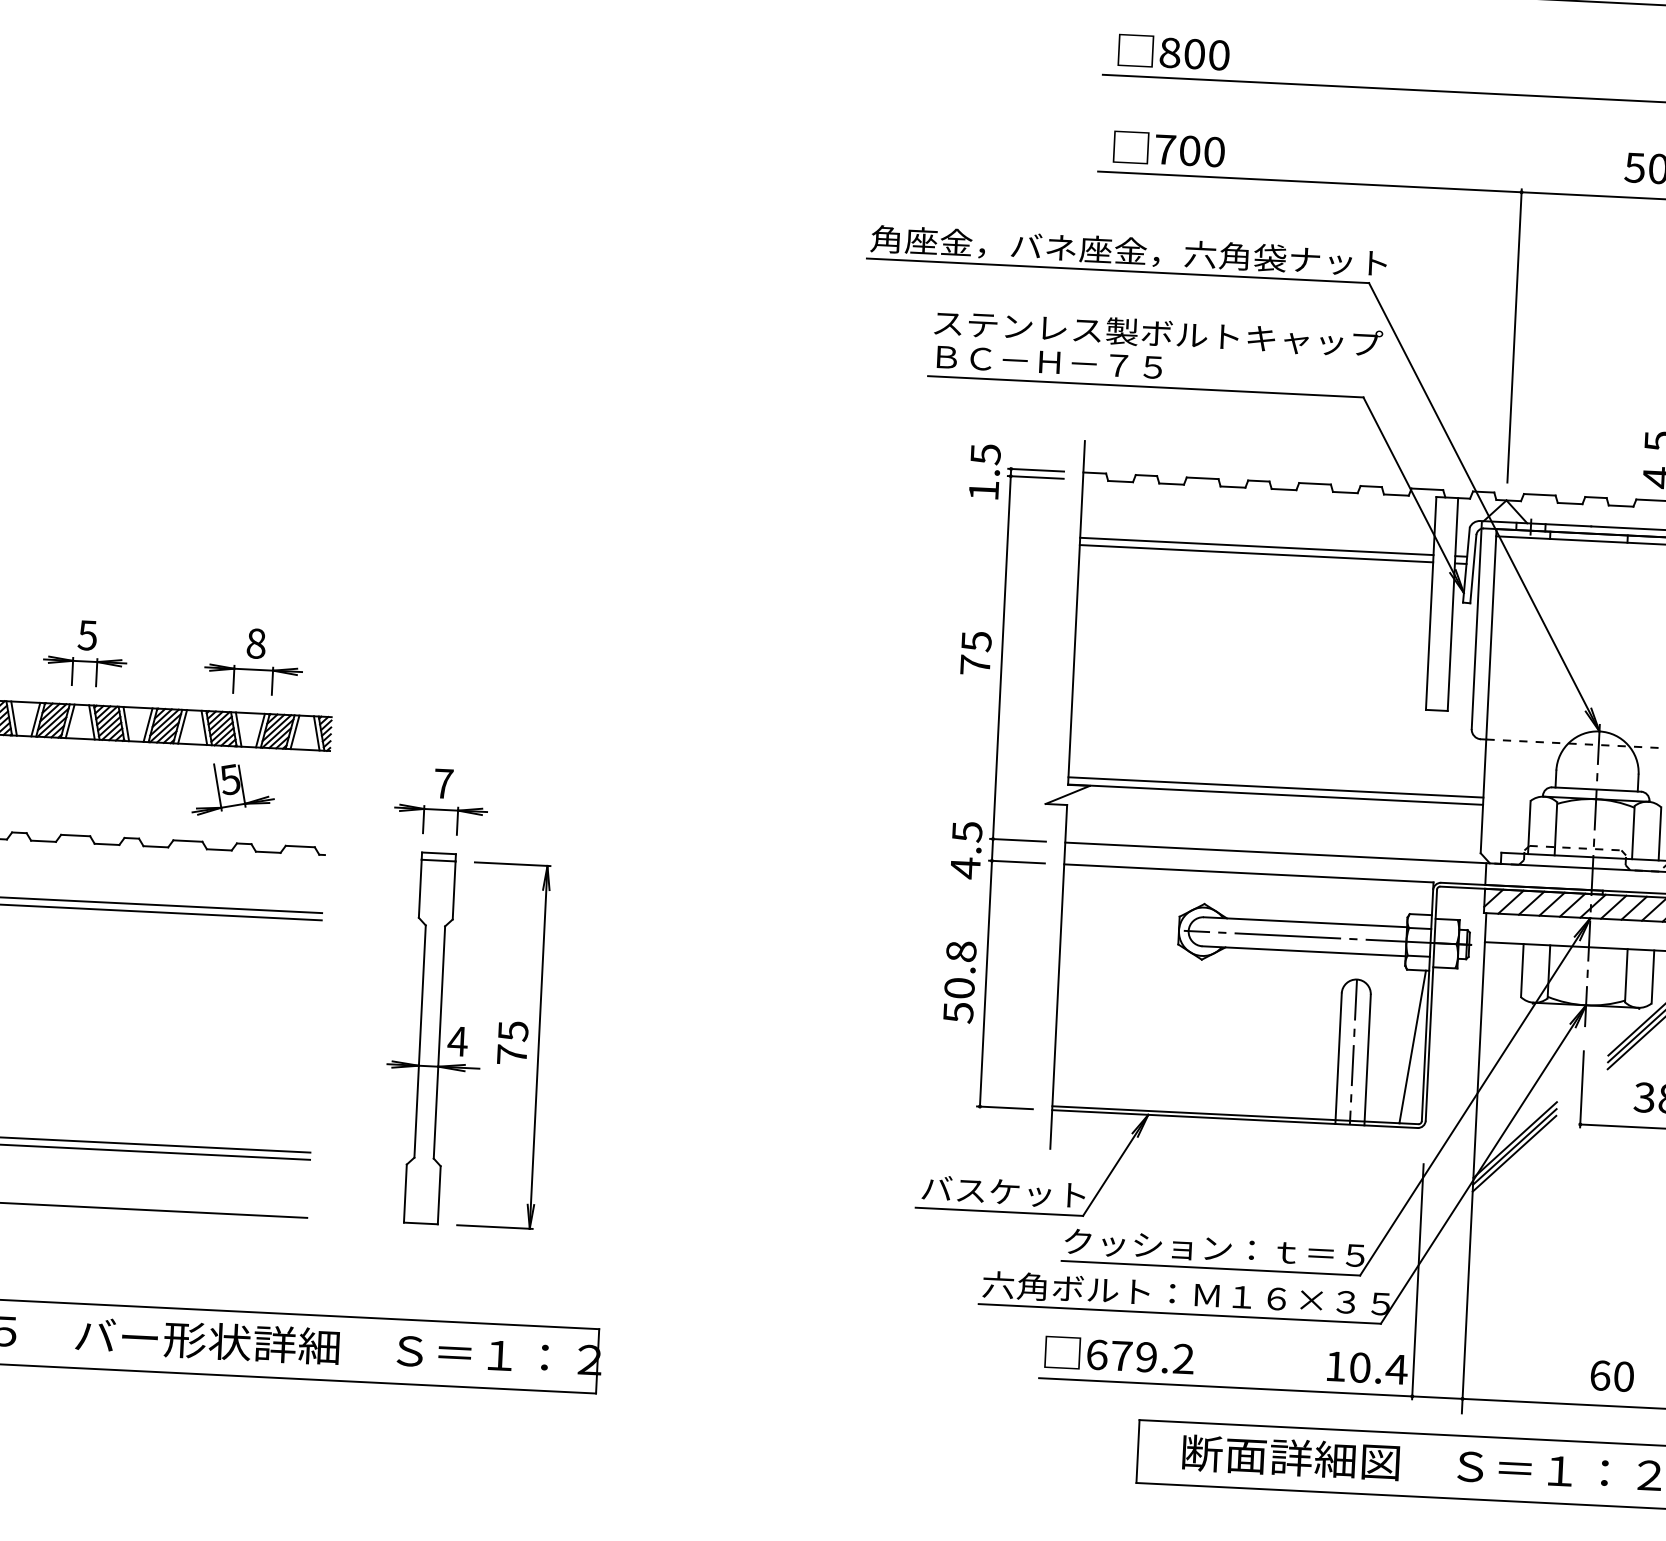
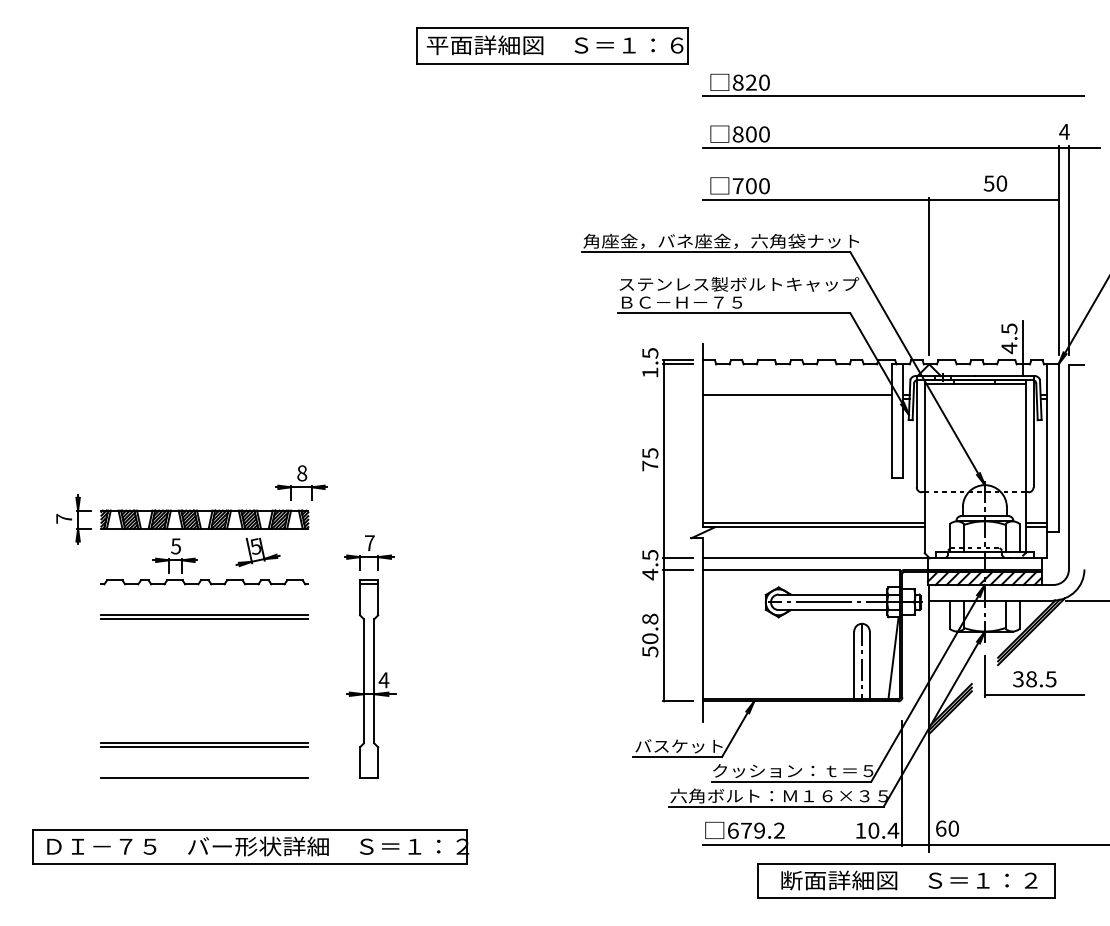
line: (1254, 554) -> (796, 399), removed
part: (83, 652) -> (174, 555), moved
part: (254, 660) -> (301, 482), moved
part: (503, 1046) -> (408, 681), removed
text: (1612, 1375) -> (947, 828), moved

